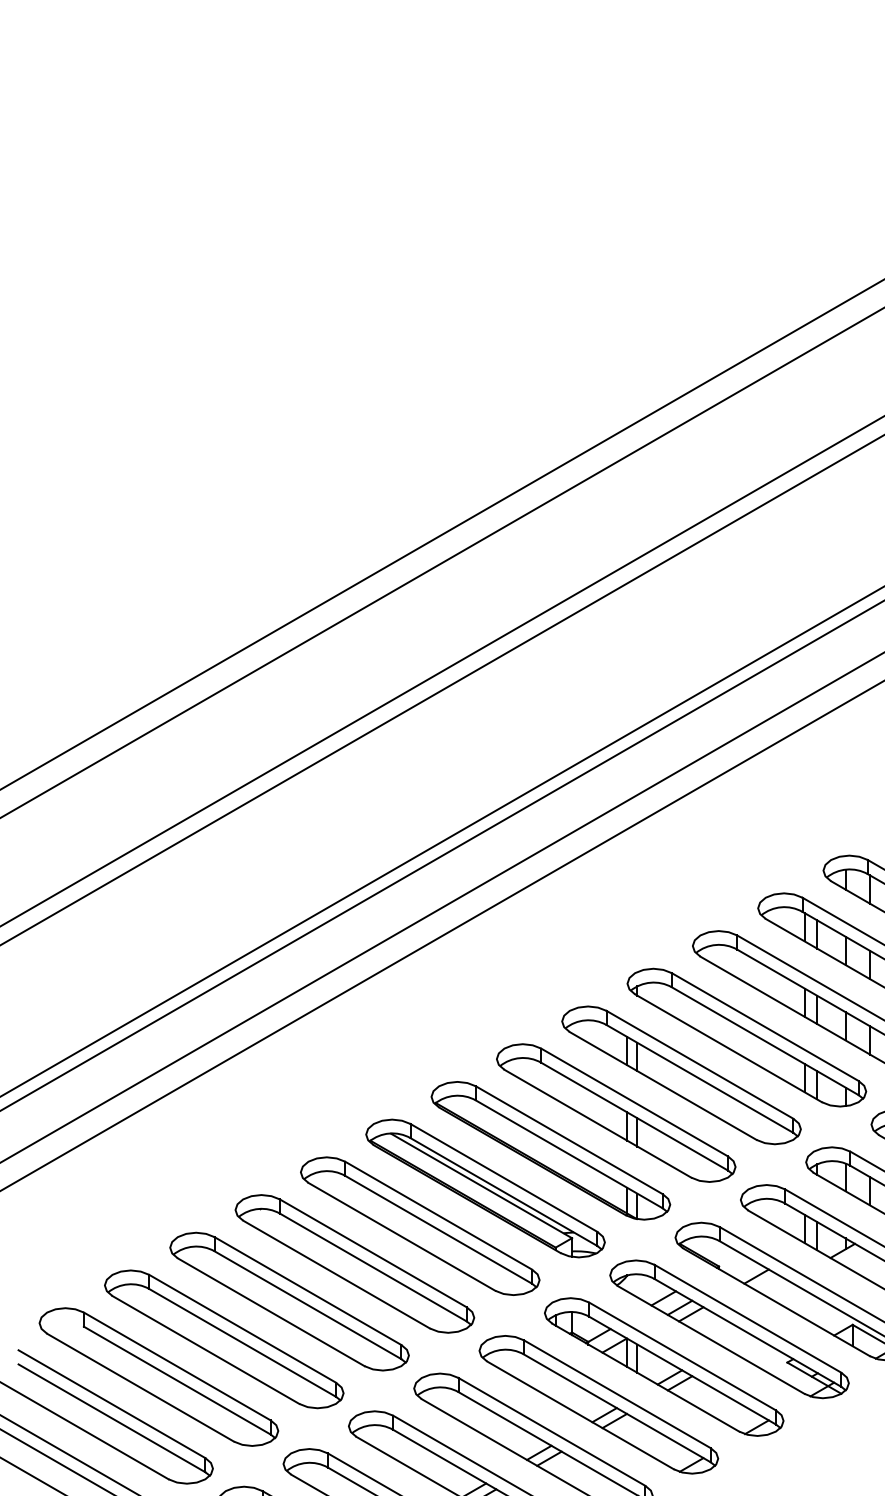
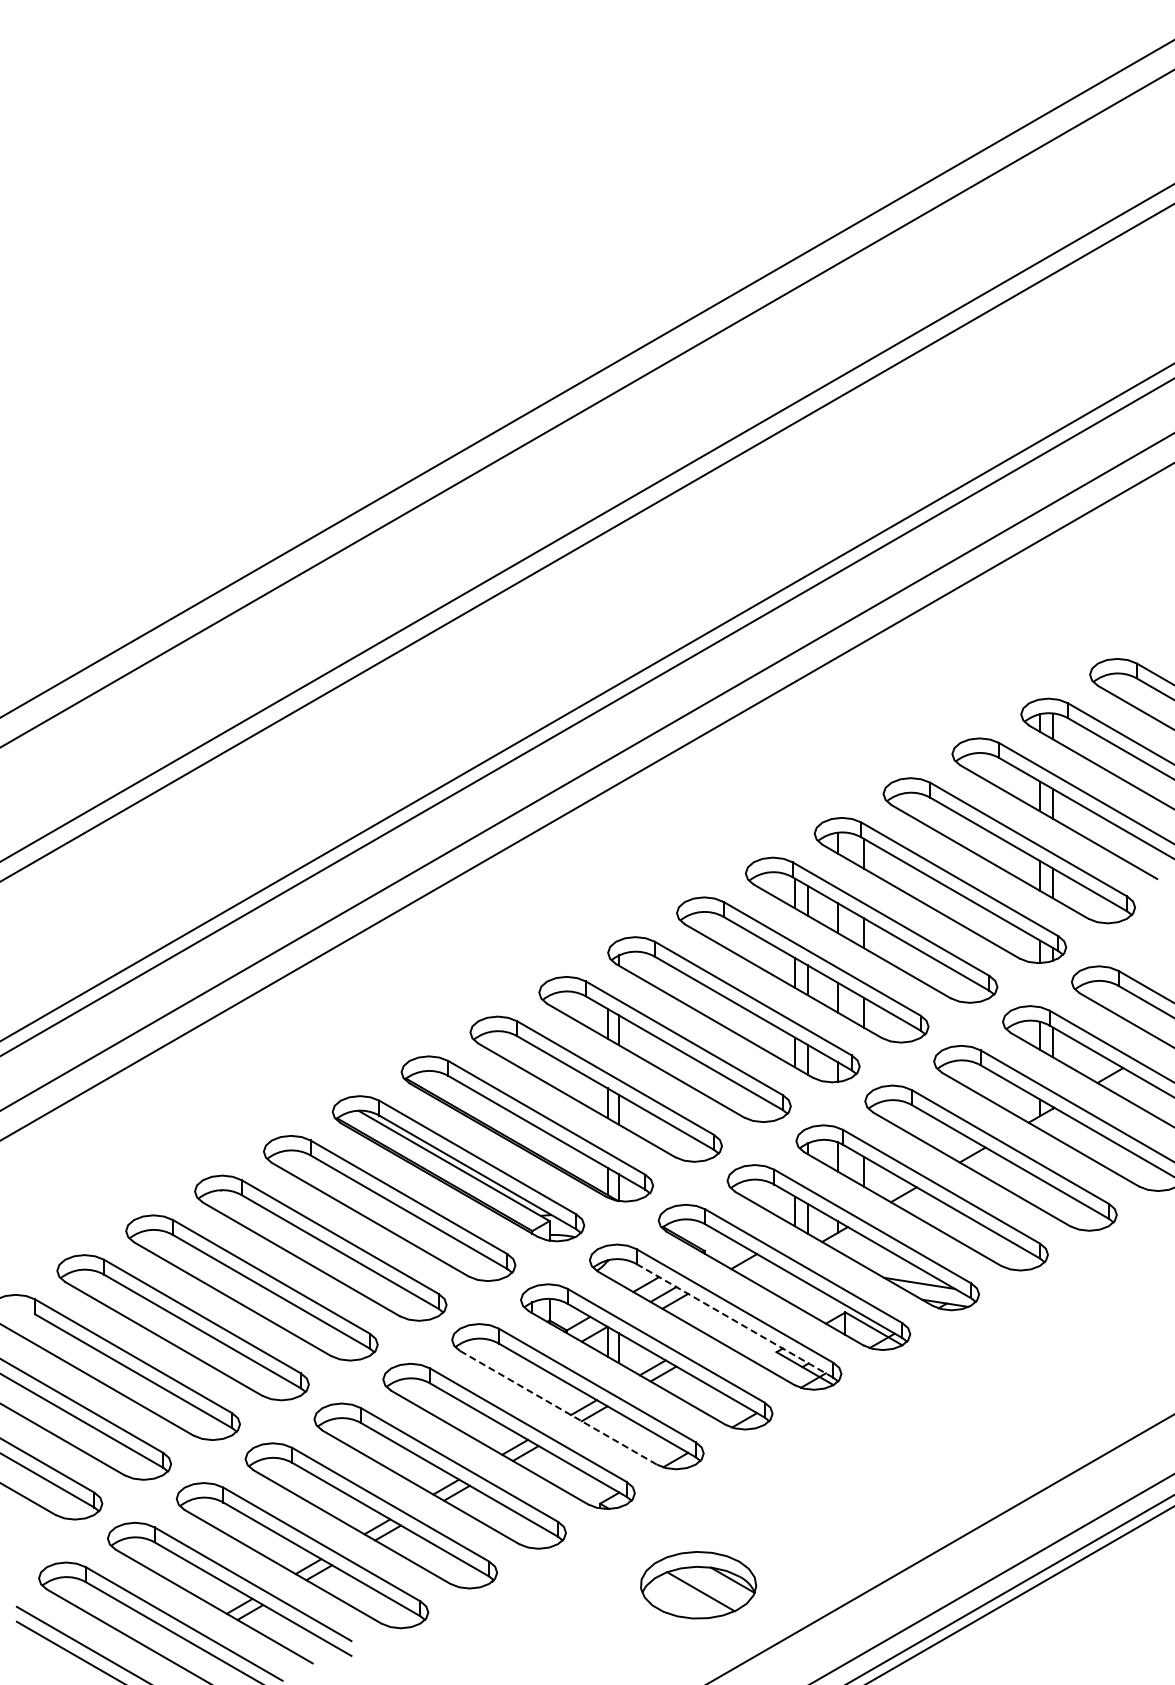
line: (748, 1332) -> (735, 1320), solid -> dashed
line: (580, 1415) -> (558, 1407), solid -> dashed

